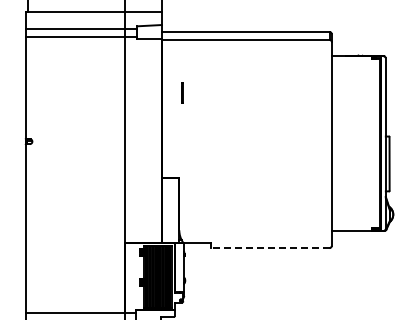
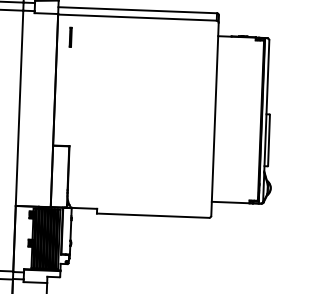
line: (182, 92) -> (71, 36), moved
line: (269, 248) -> (152, 216), dashed -> solid

